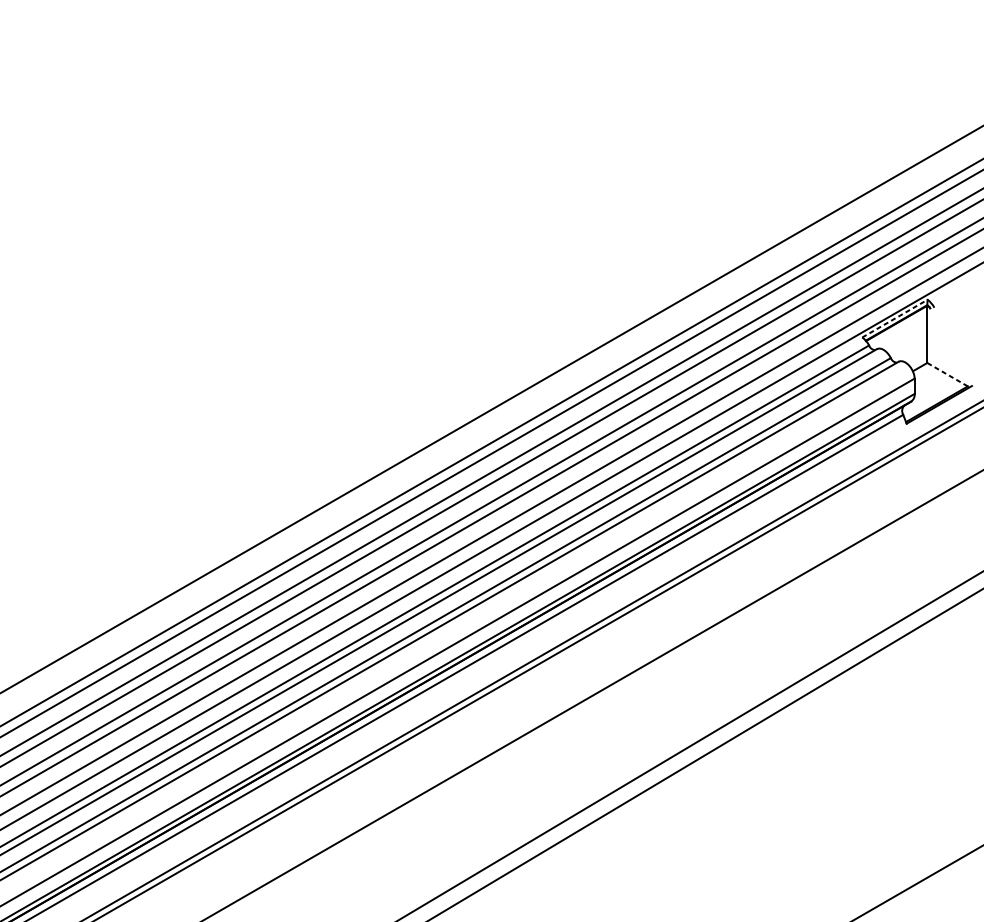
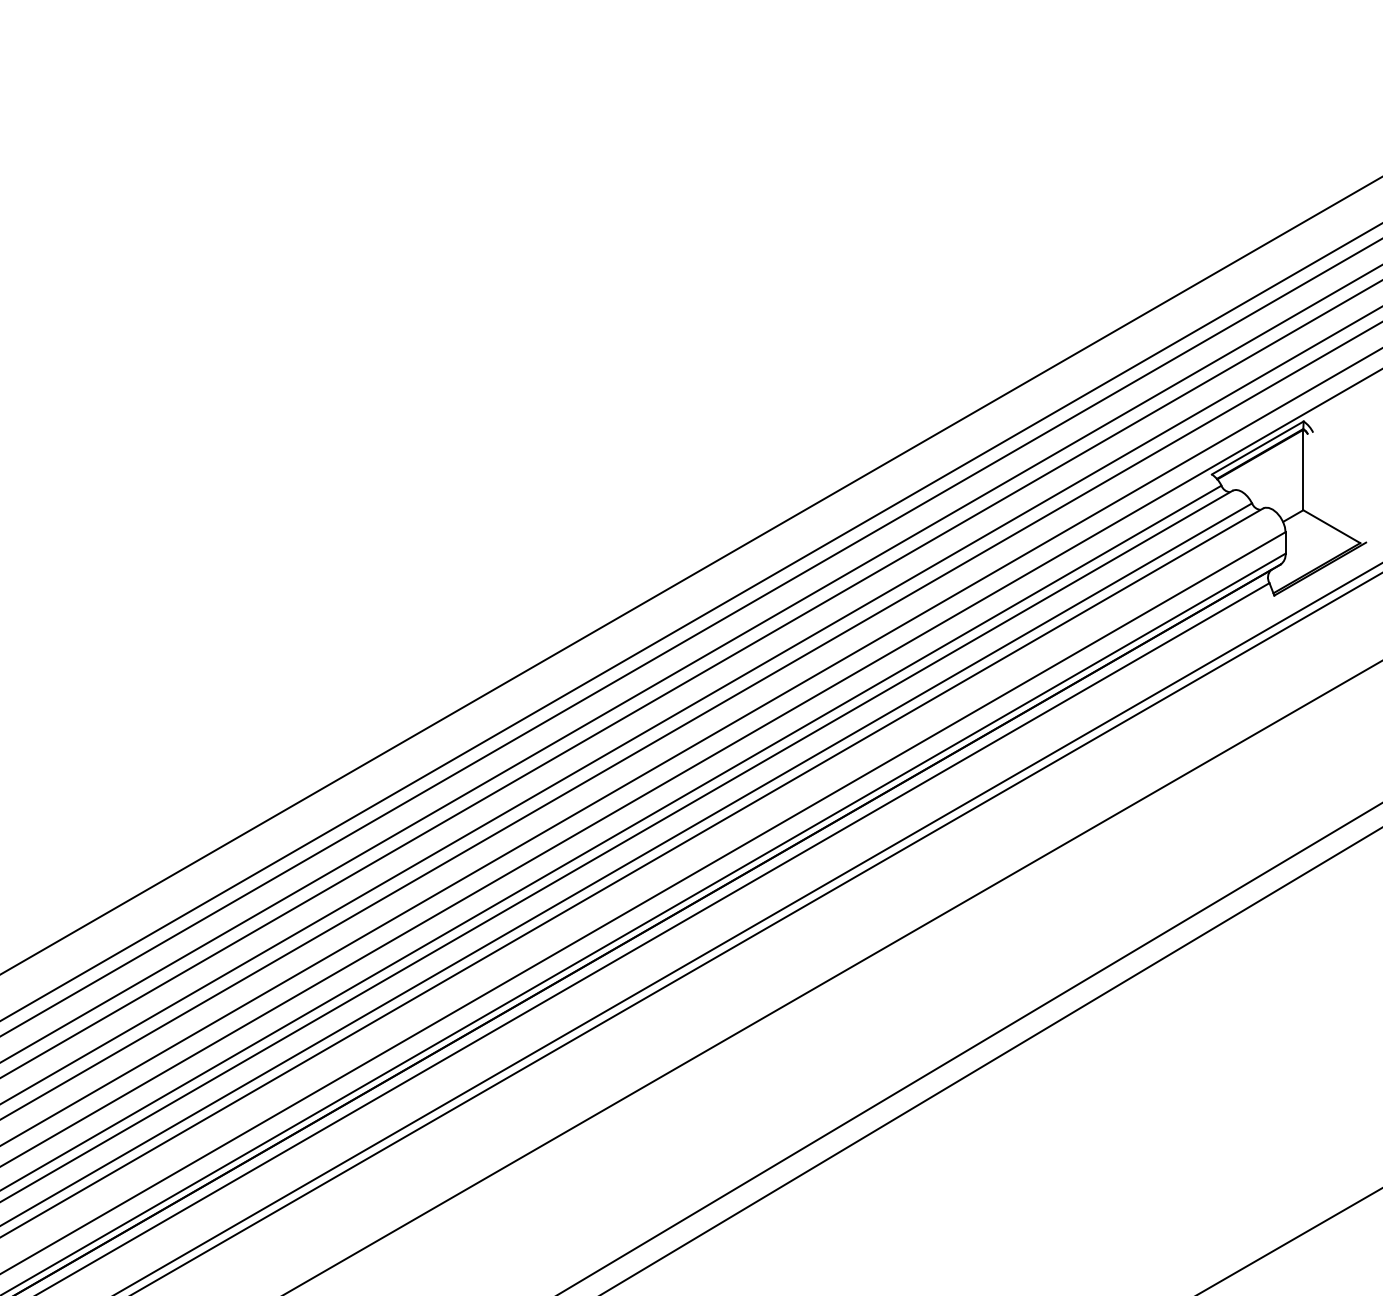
line: (894, 318) -> (1257, 447), dashed -> solid
line: (947, 374) -> (1331, 526), dashed -> solid

